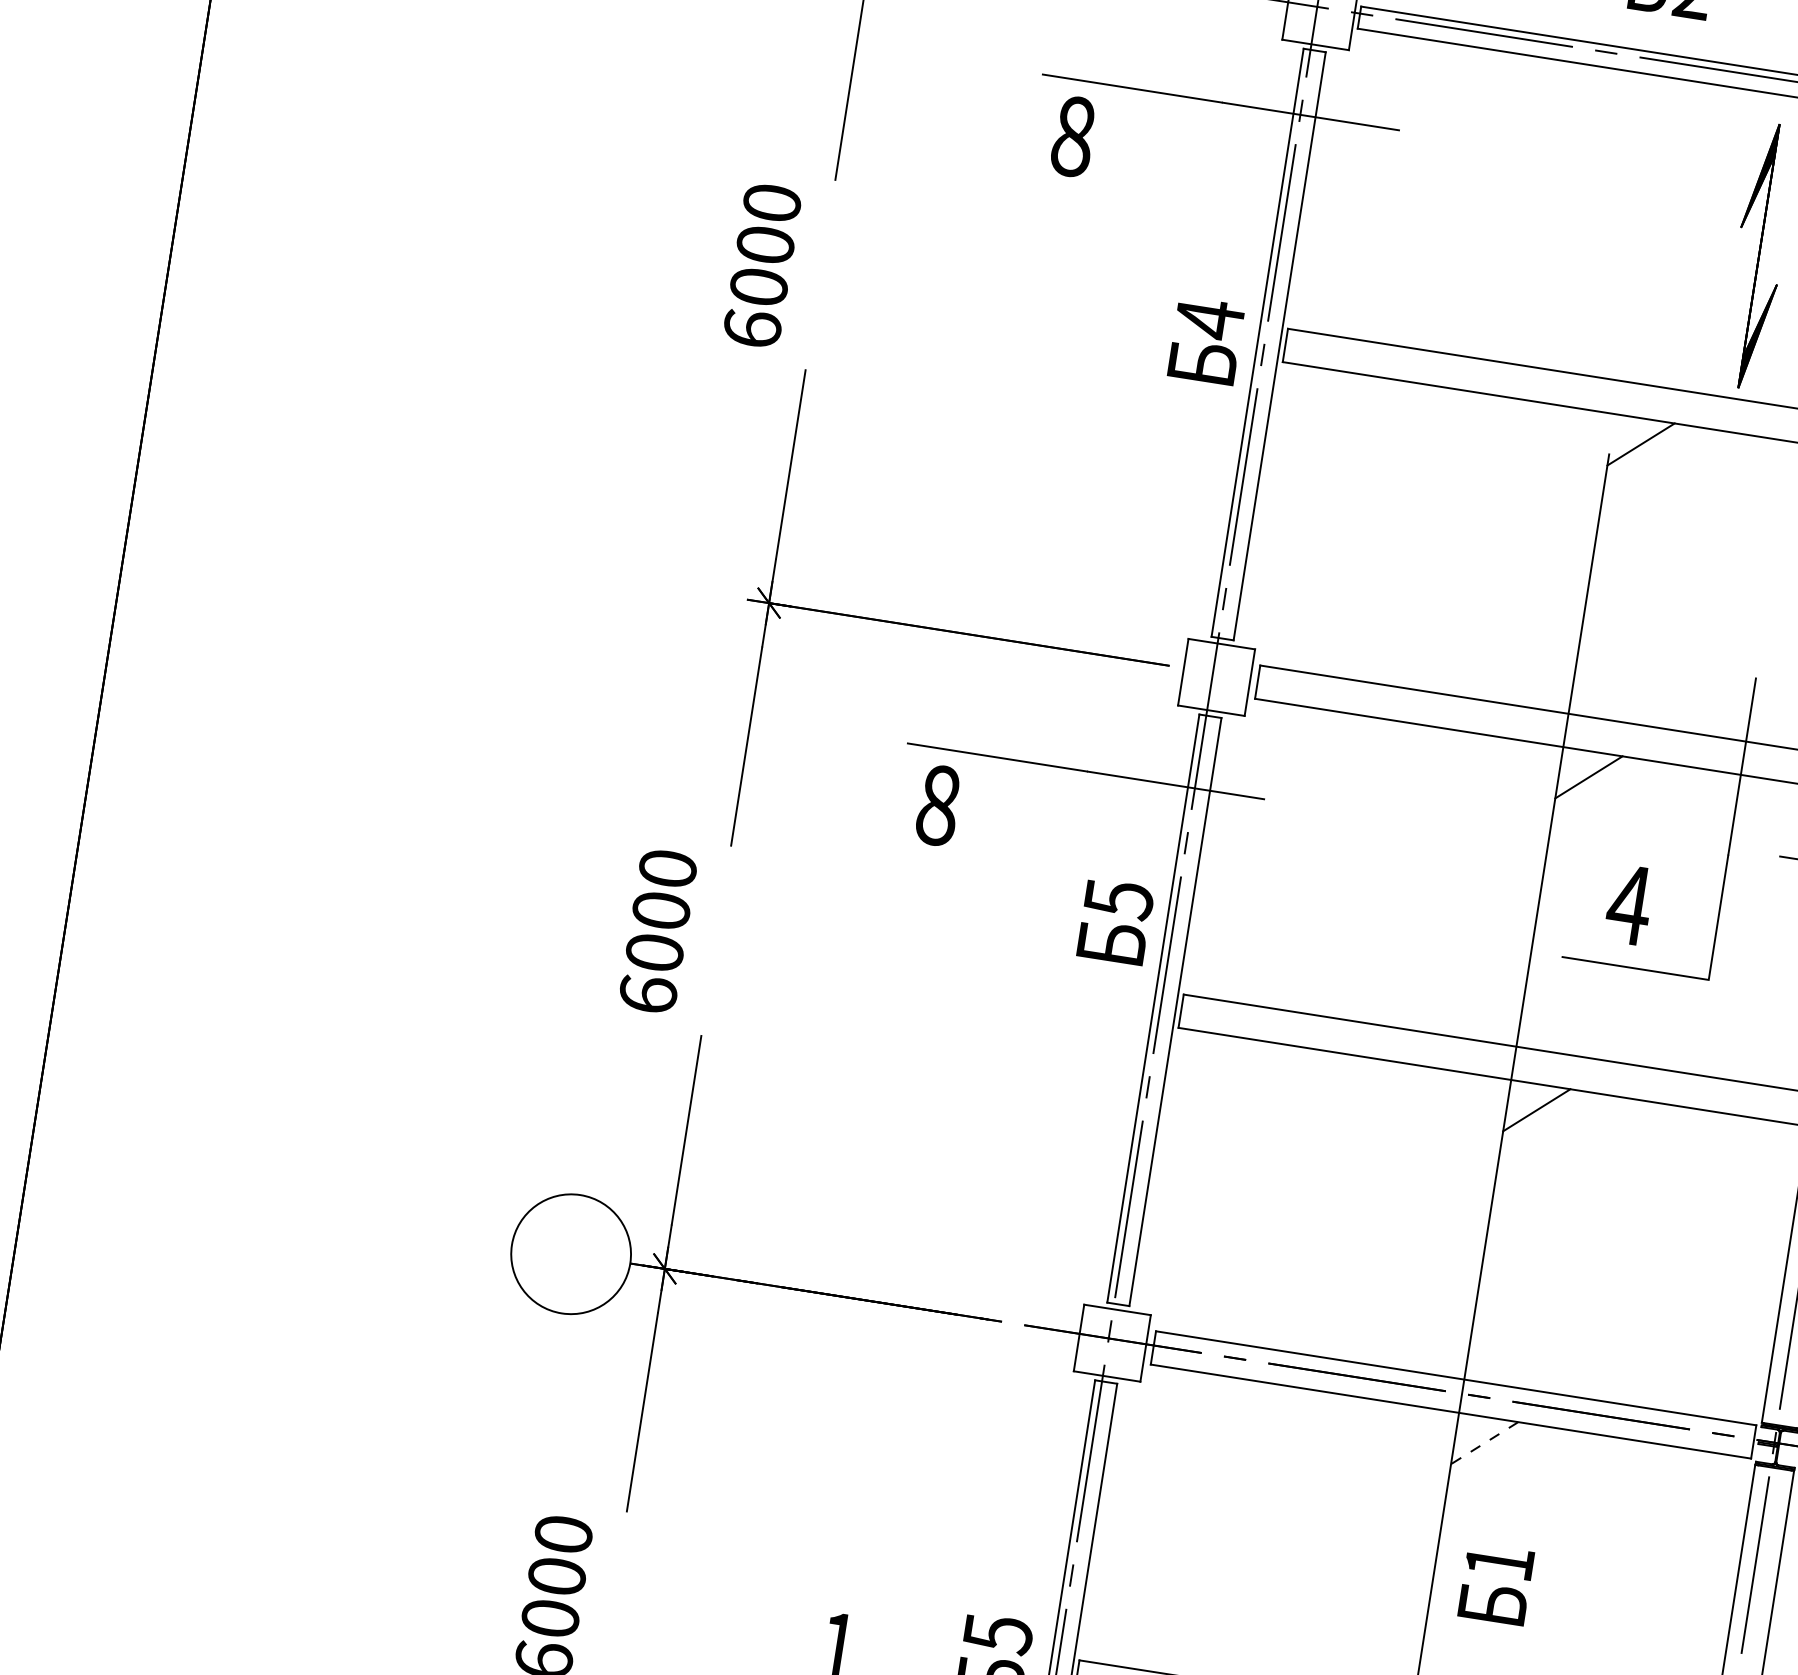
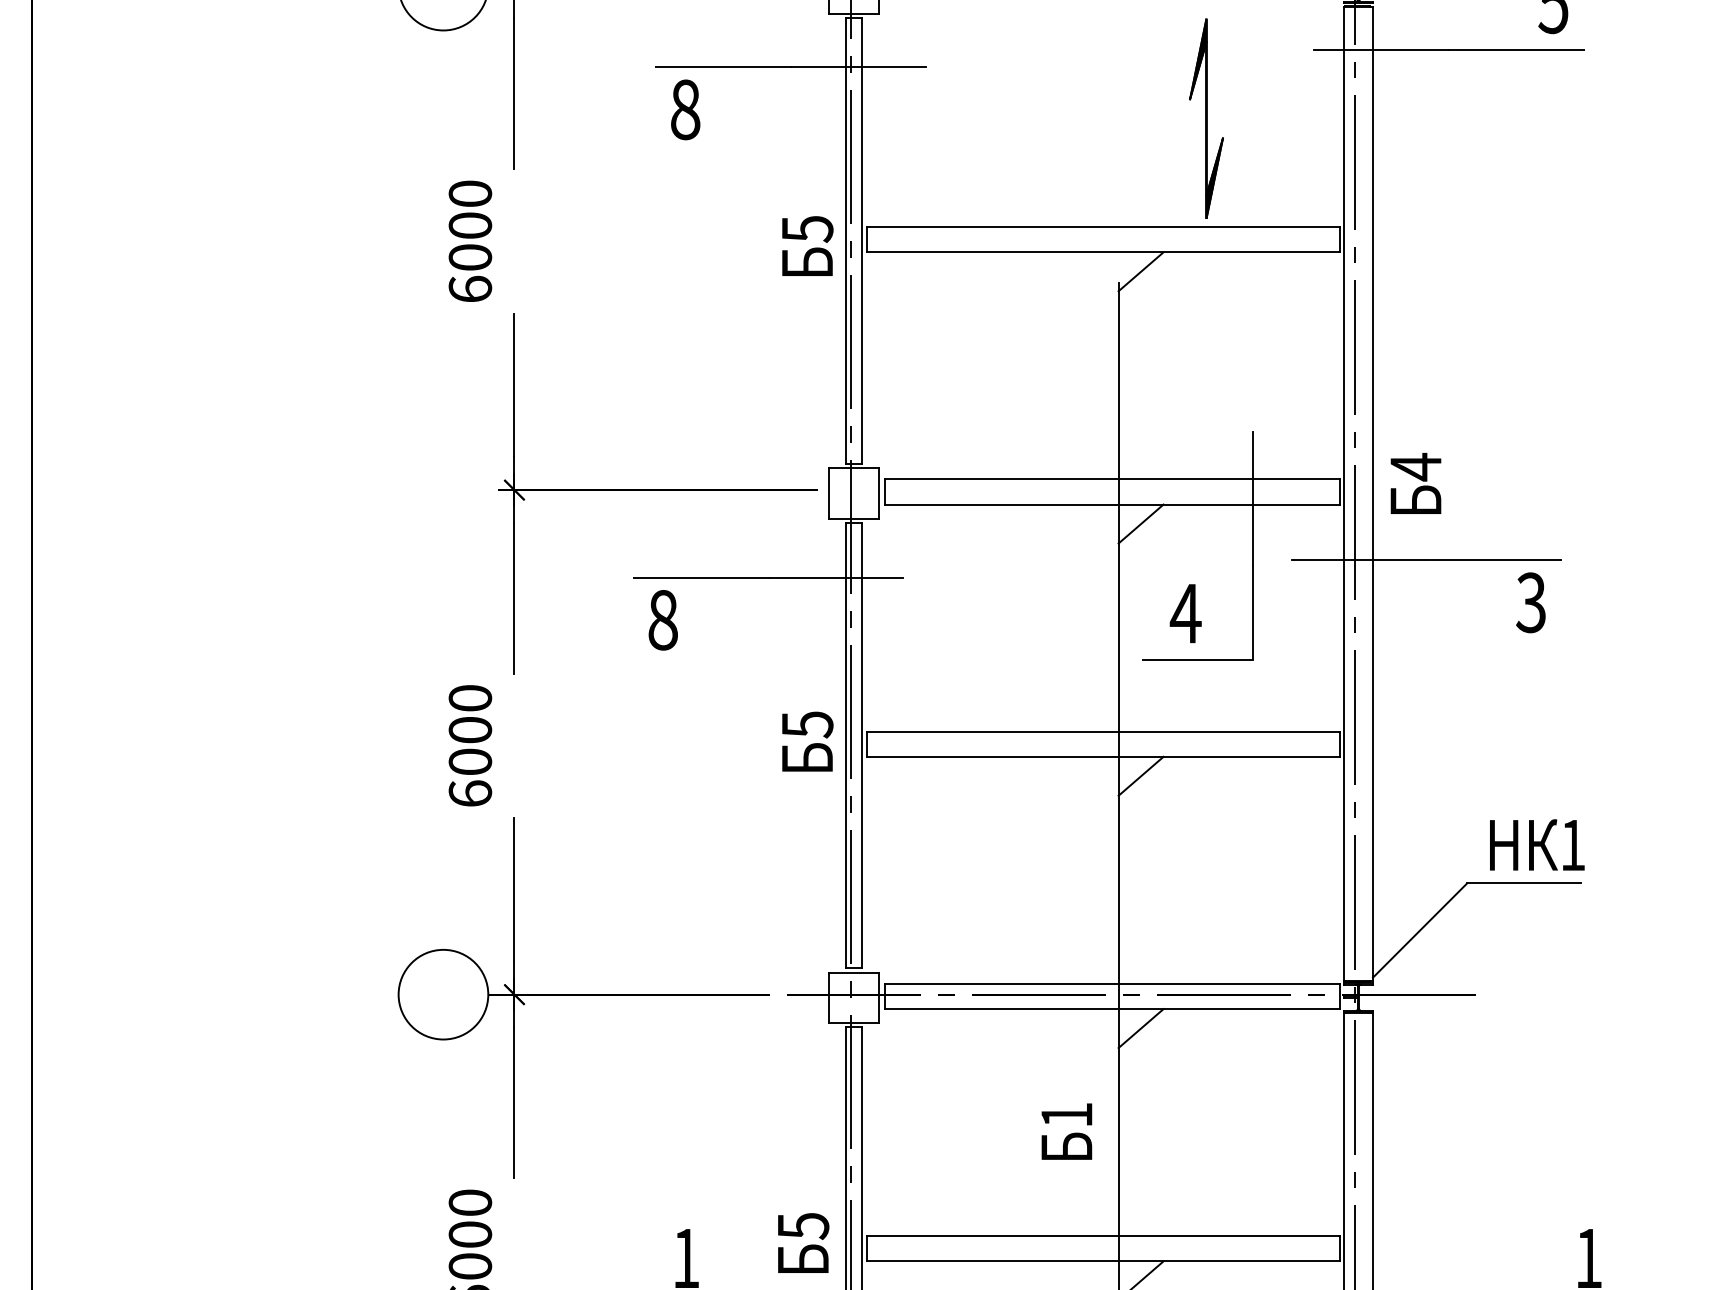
text: (1209, 318) -> (807, 228), 4 -> 5
text: (1115, 921) -> (807, 741), moved
line: (1485, 1443) -> (1141, 1028), dashed -> solid
text: (1495, 1584) -> (1066, 1131), moved

